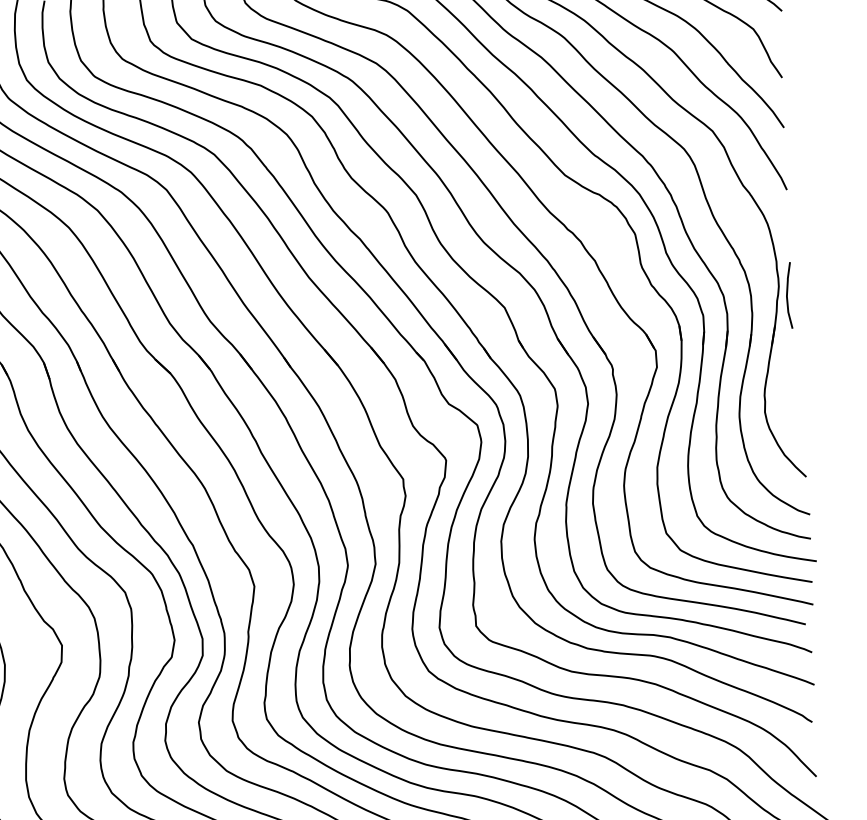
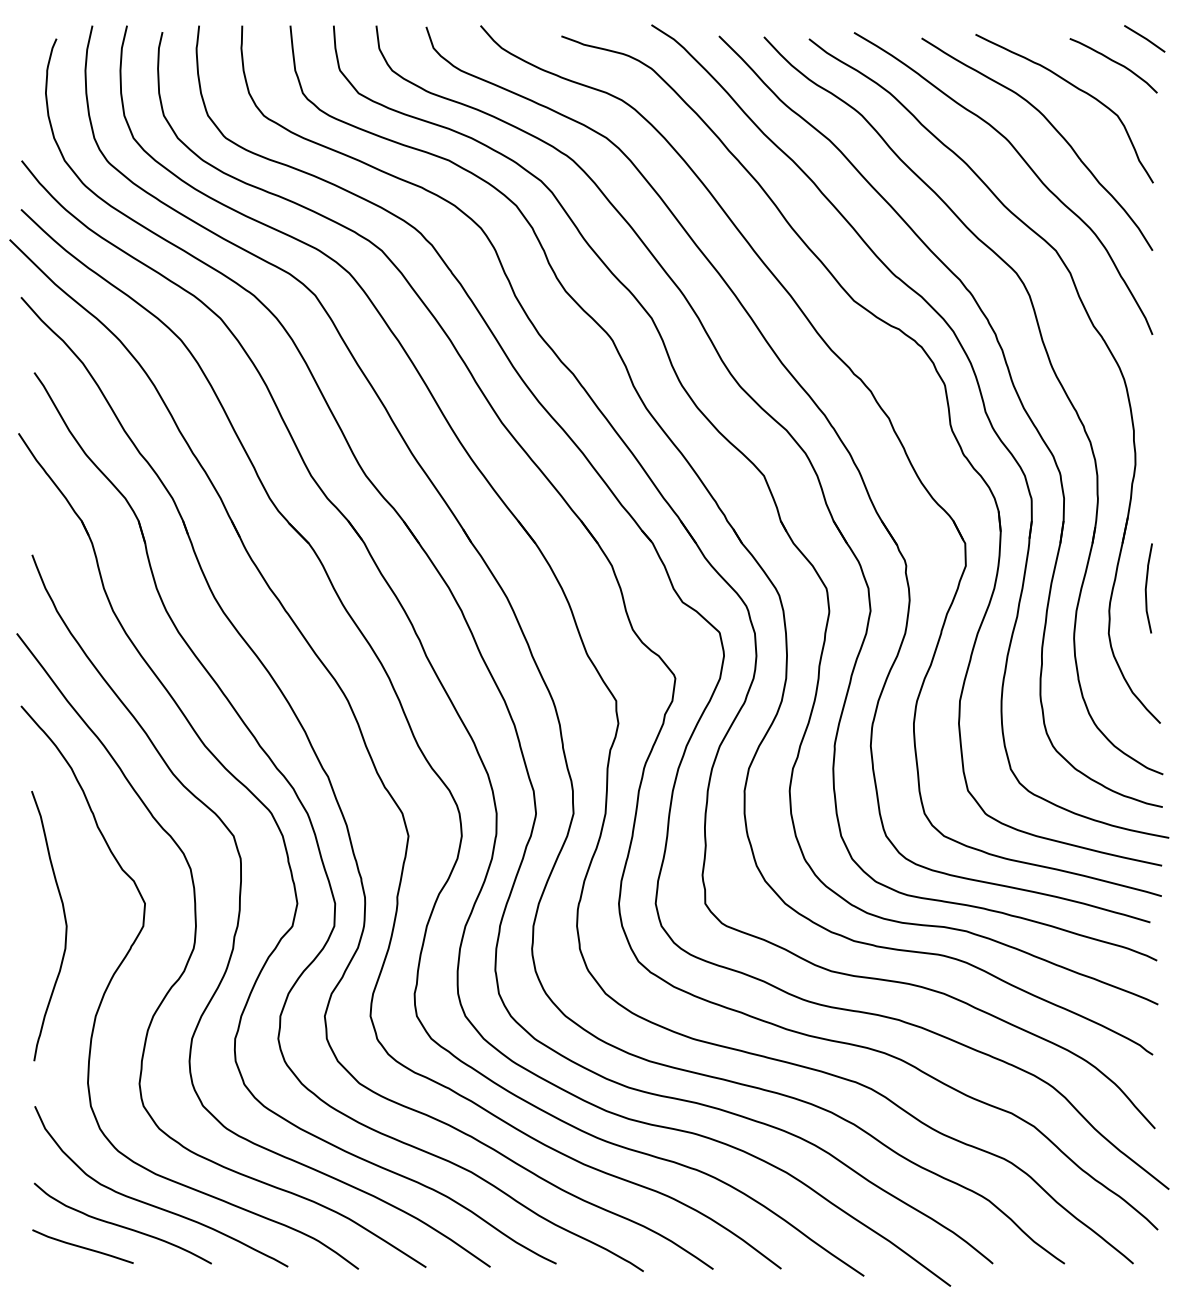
curve: (787, 295) -> (1146, 588), moved

